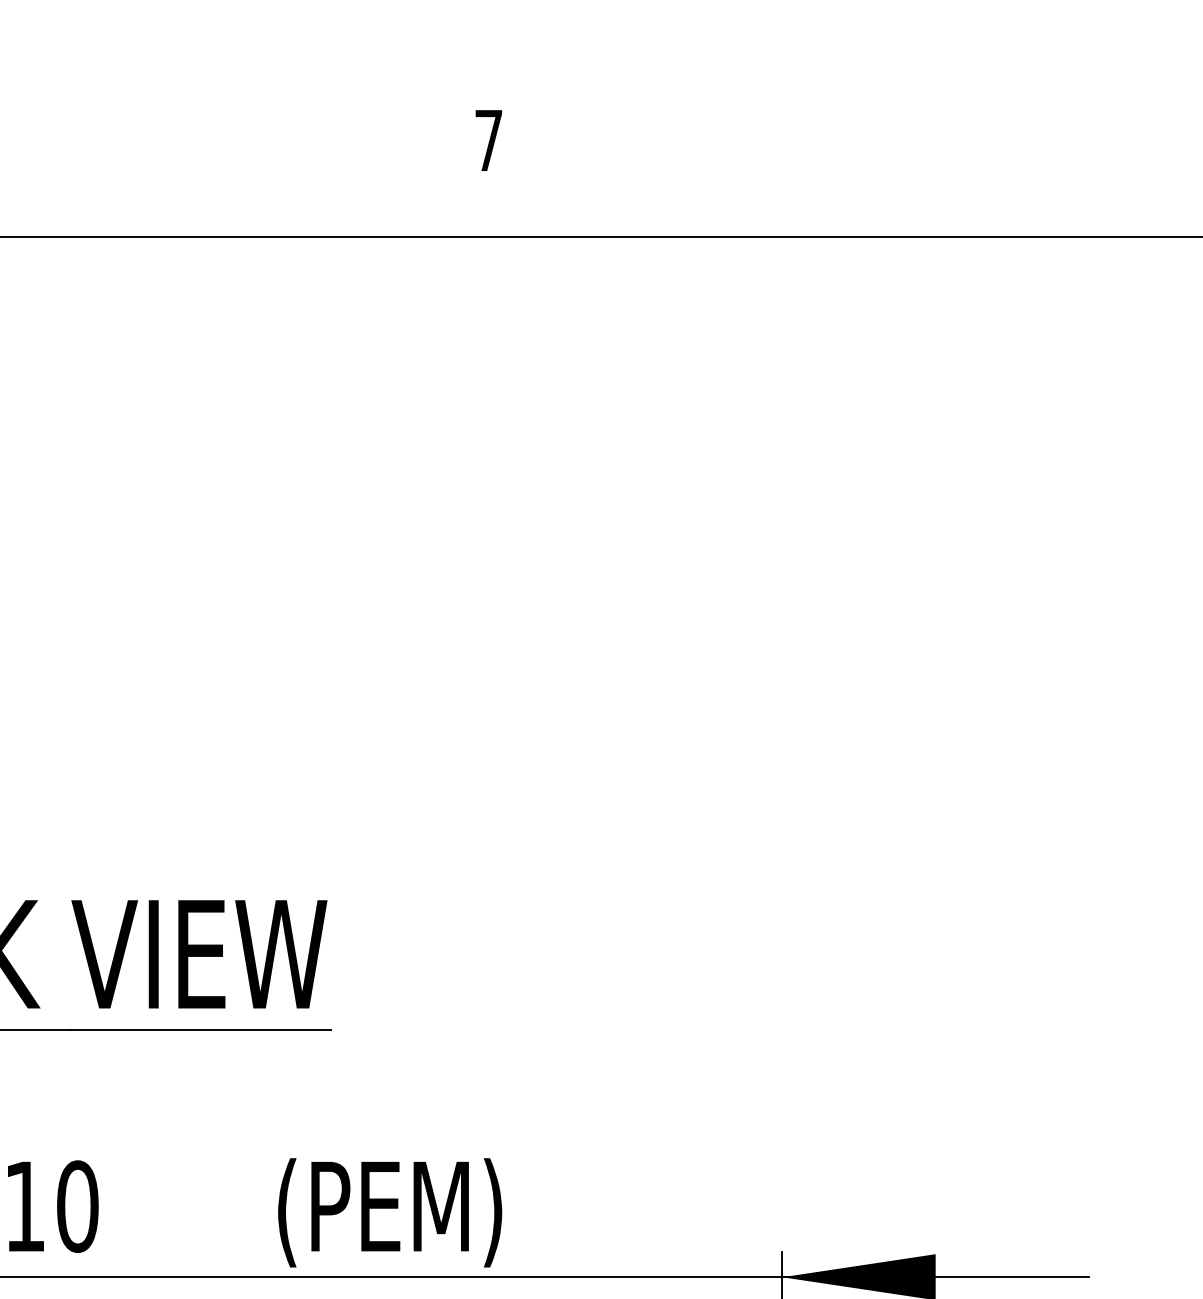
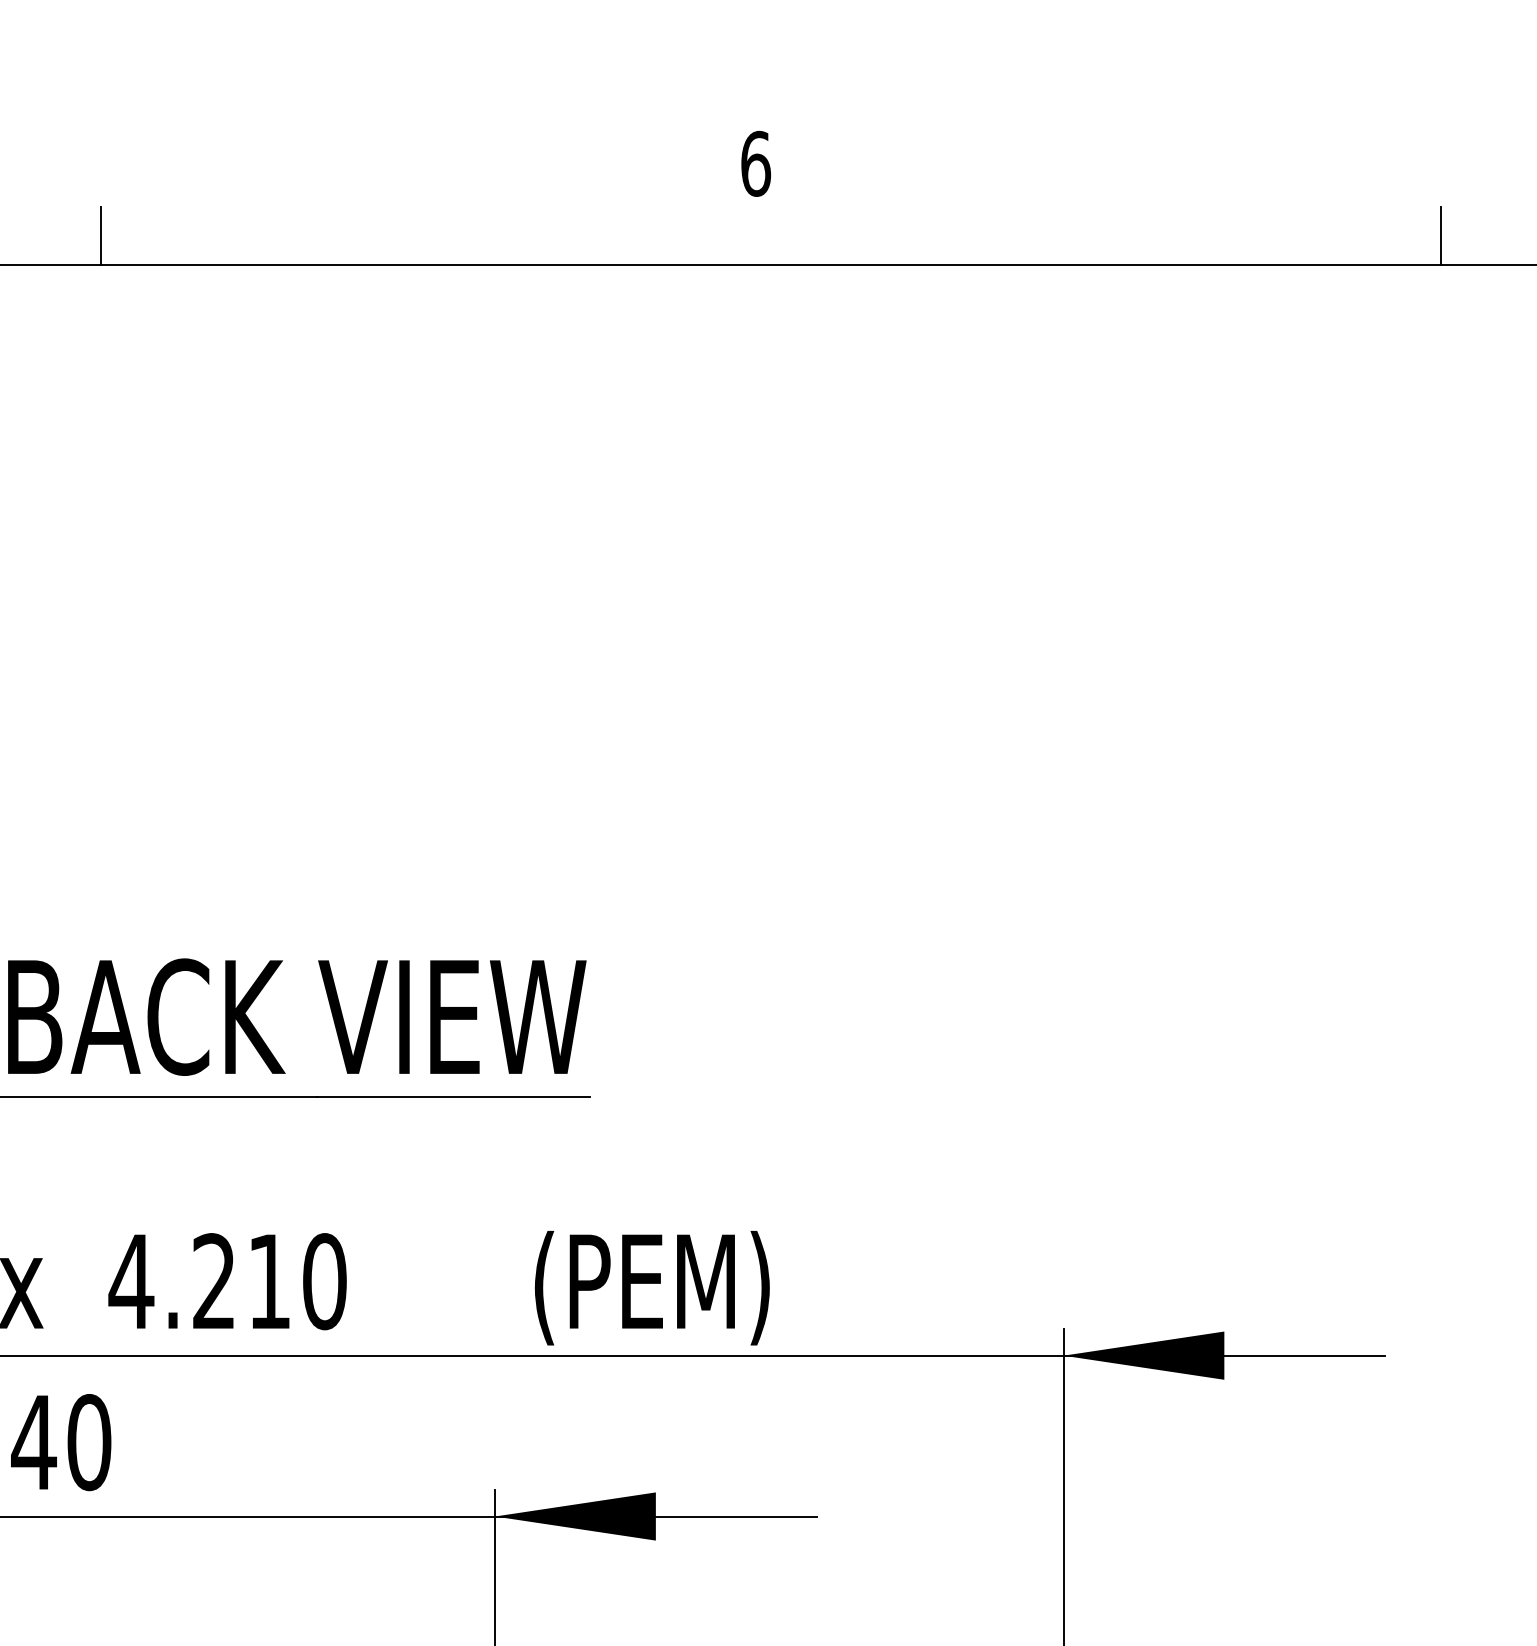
text: (489, 140) -> (756, 163), 7 -> 6
line: (1141, 208) -> (1440, 235), added

